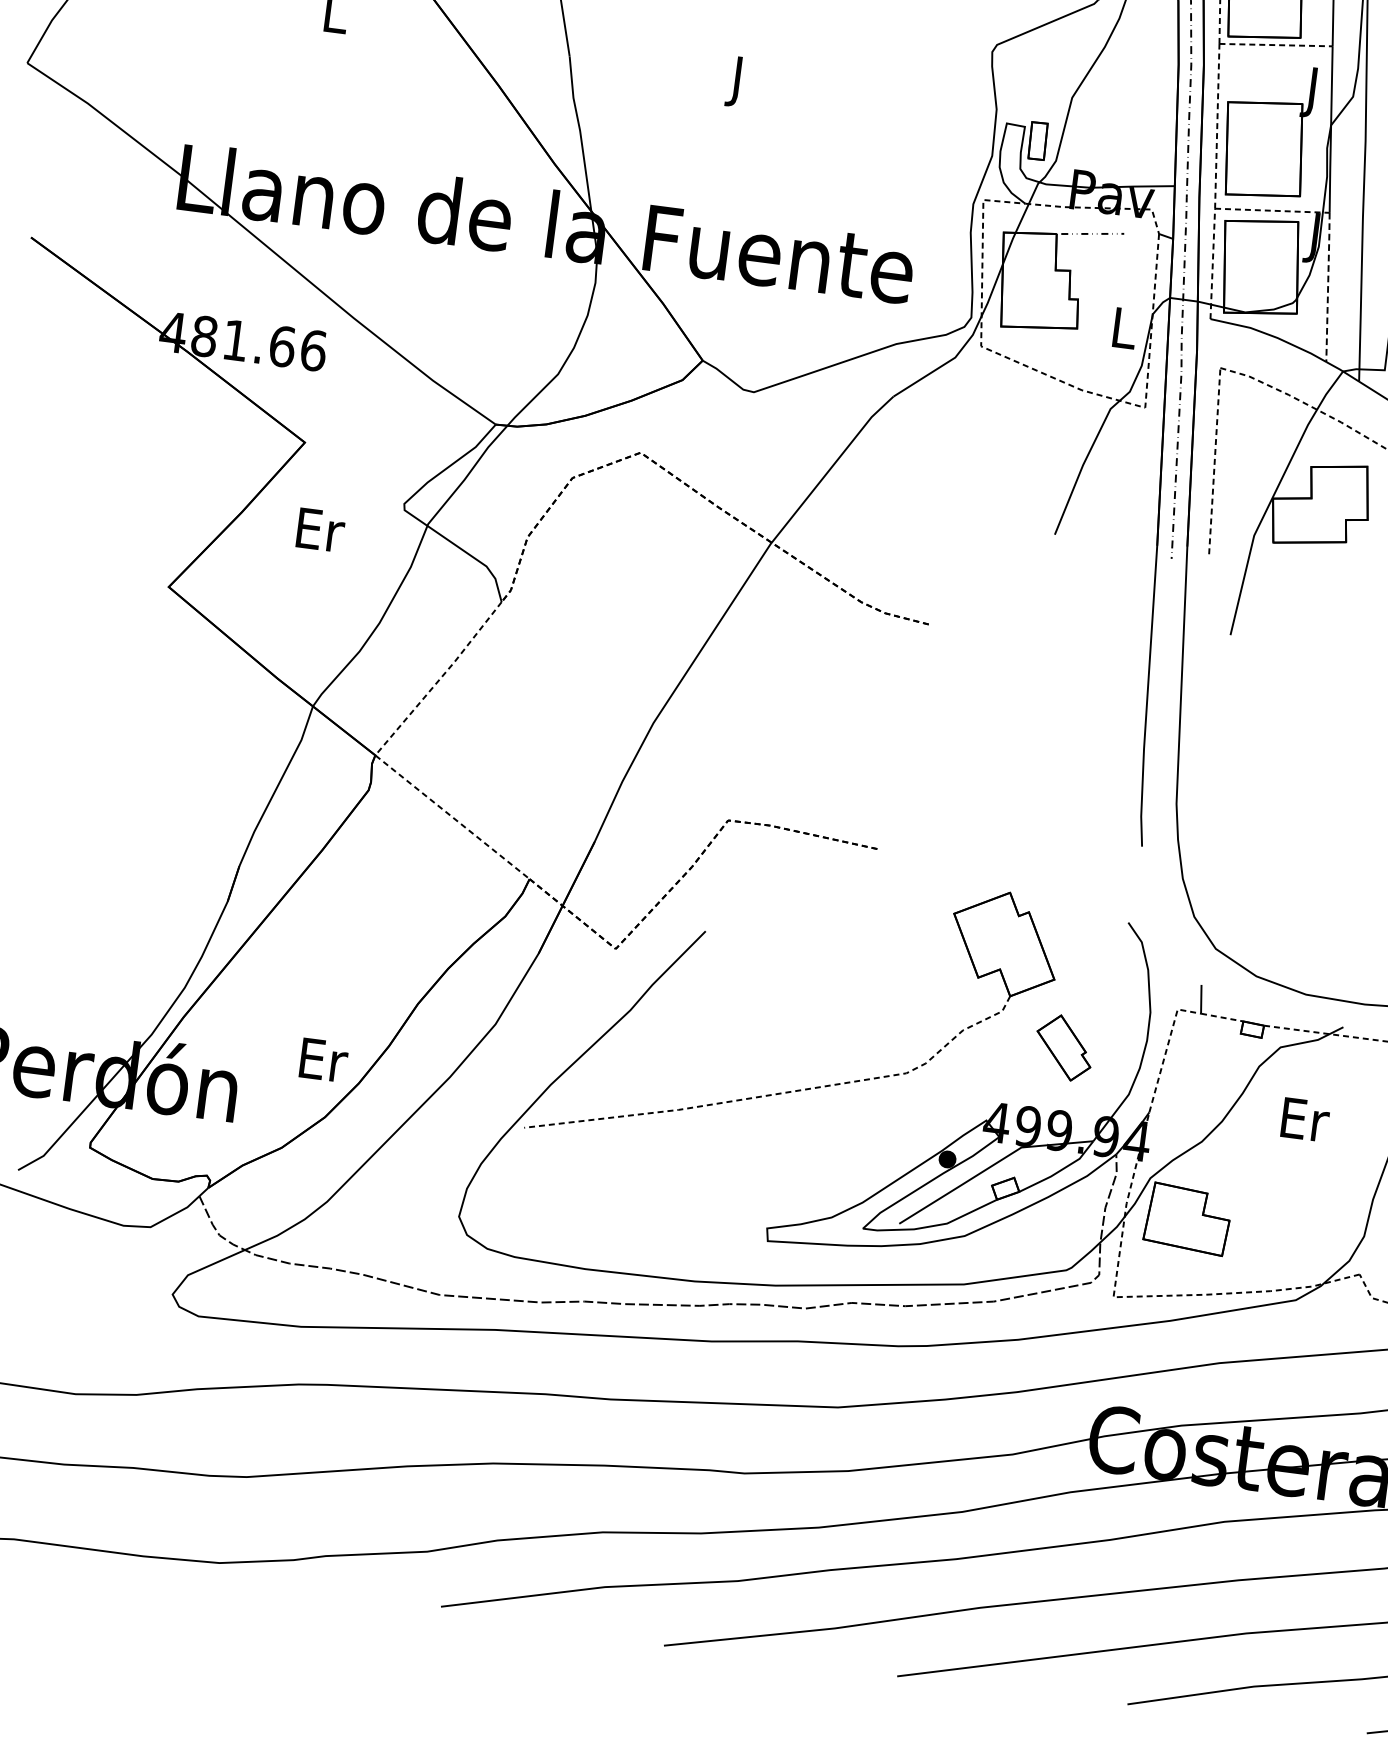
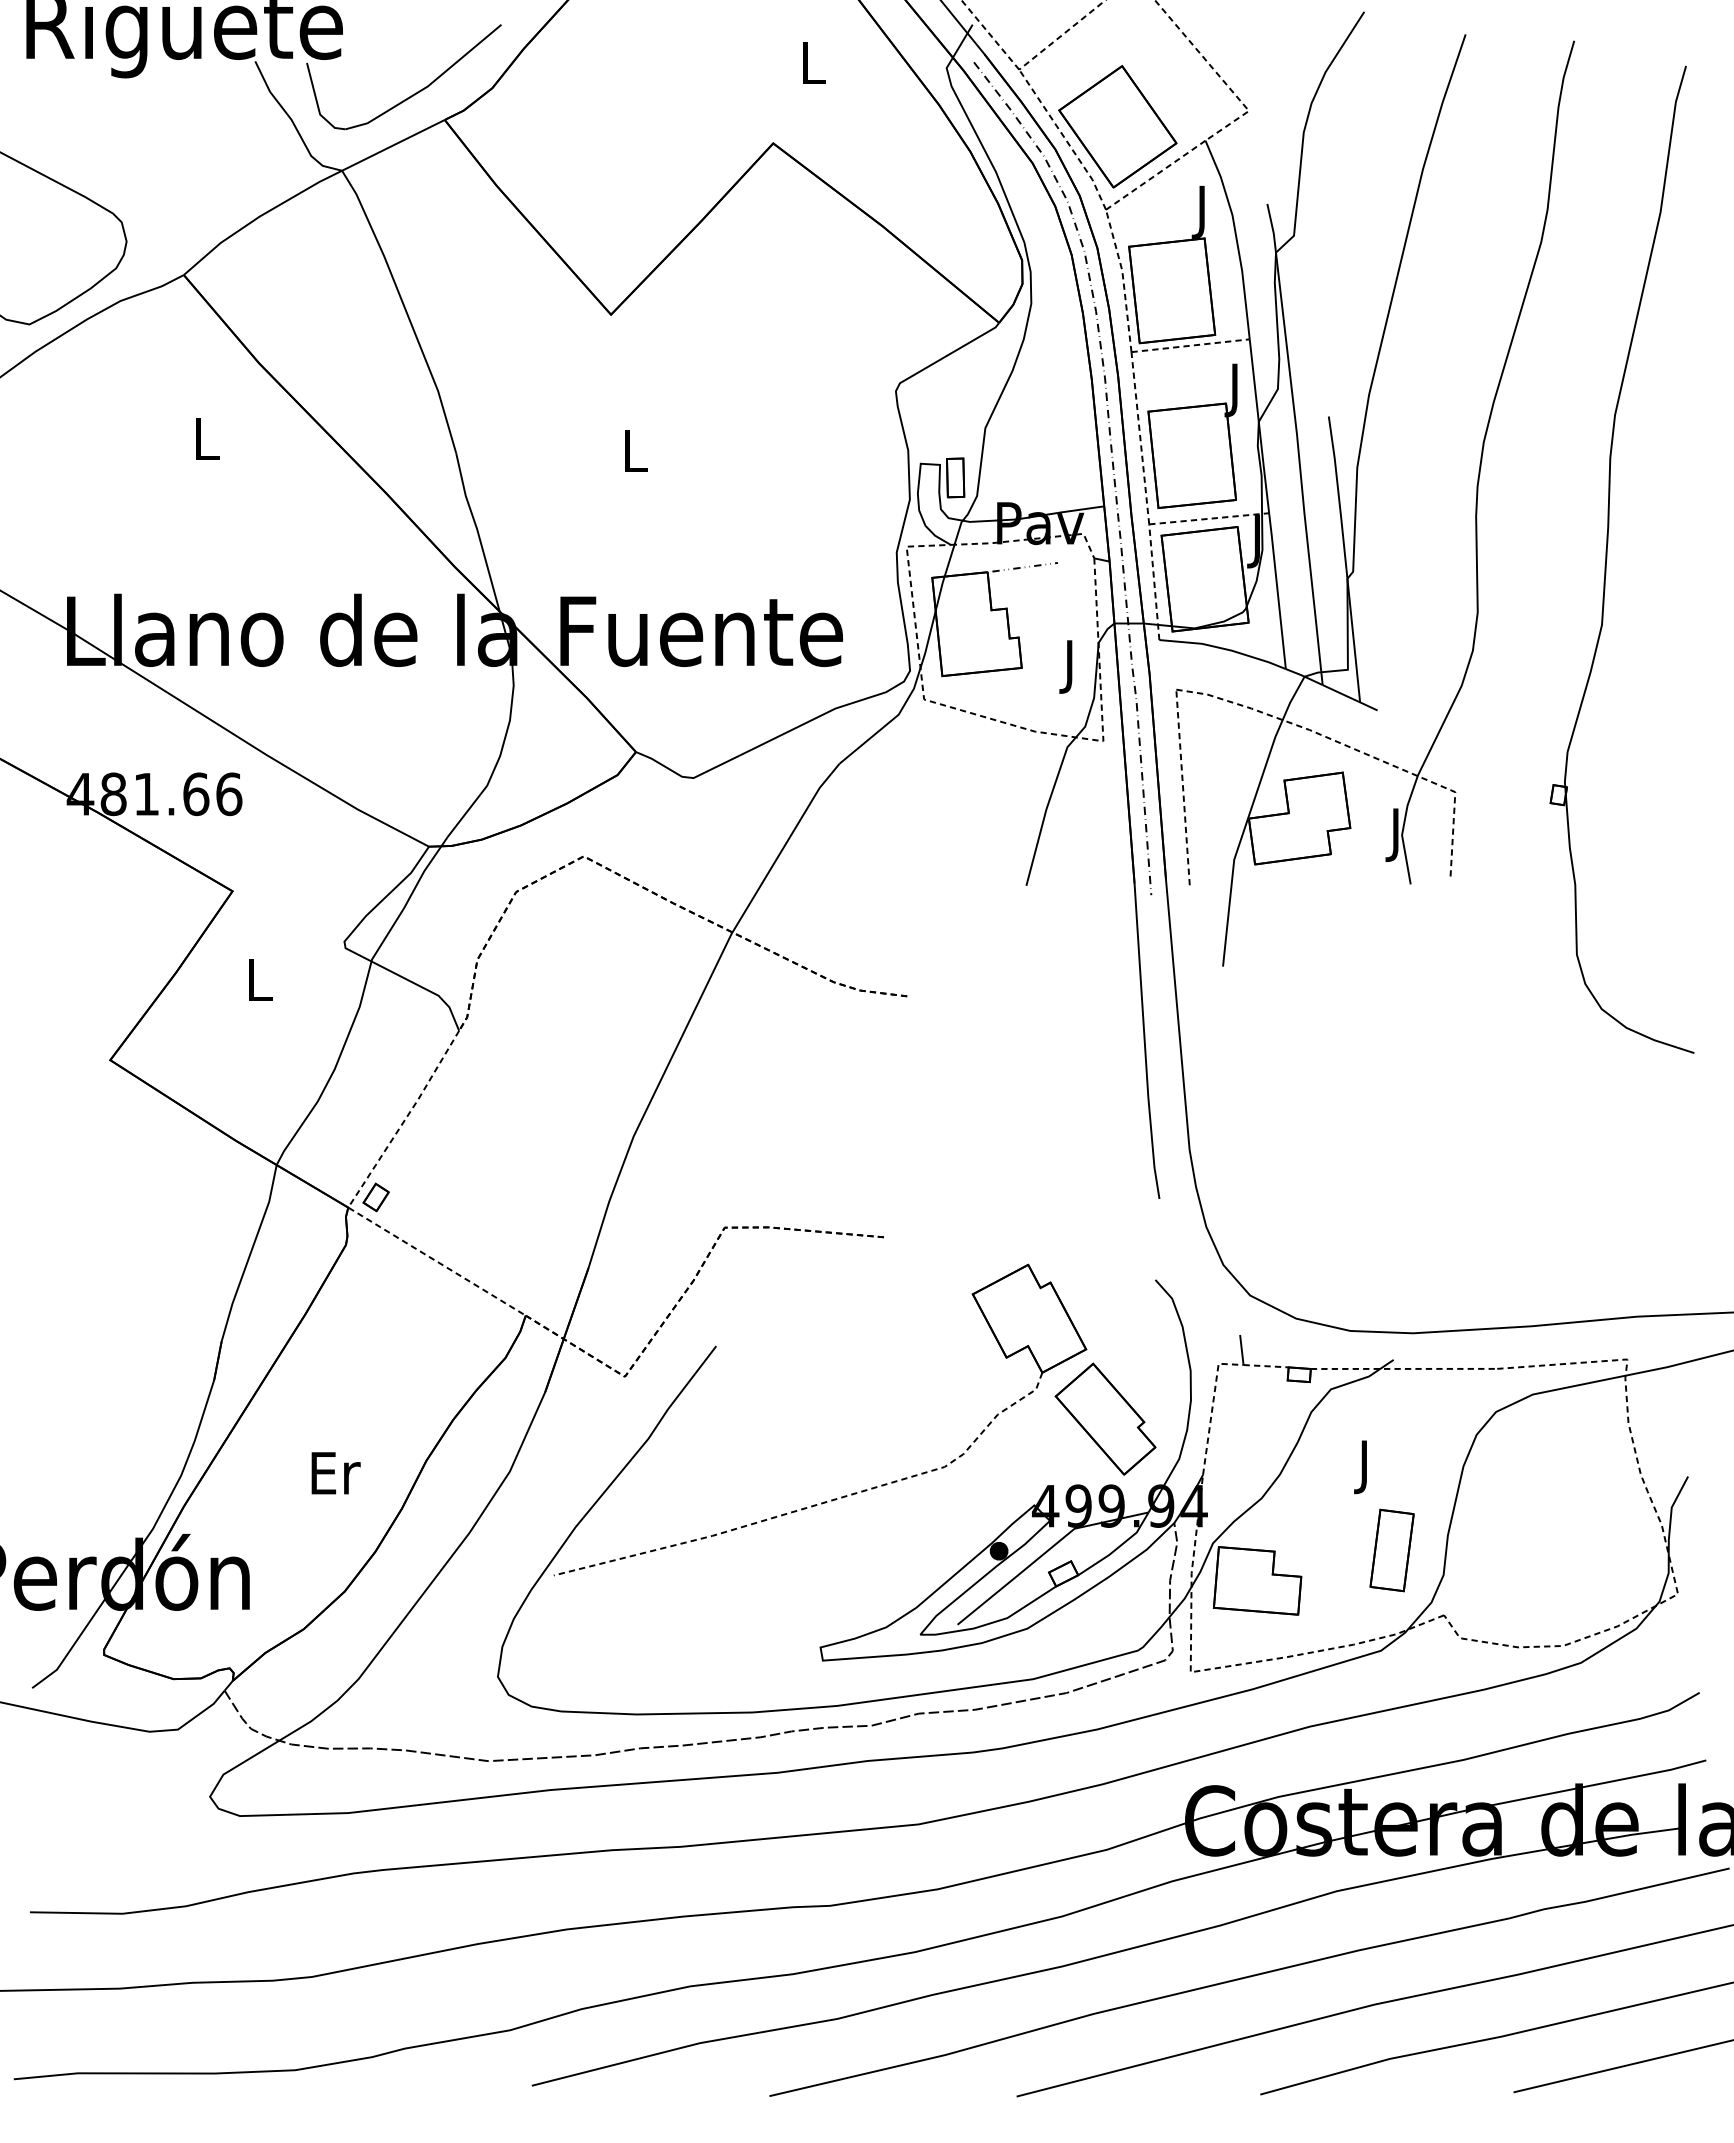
text: (738, 81) -> (635, 456), J -> L
line: (1328, 286) -> (1277, 590), dashed -> solid
text: (1124, 333) -> (1071, 666), L -> J
text: (320, 530) -> (260, 980), Er -> L
part: (402, 749) -> (375, 1197), added
part: (1064, 1047) -> (1105, 1418), size x1.67
text: (323, 1060) -> (335, 1473), moved
text: (1304, 1125) -> (1366, 1467), Er -> J
part: (1317, 1206) -> (1391, 1550), added

